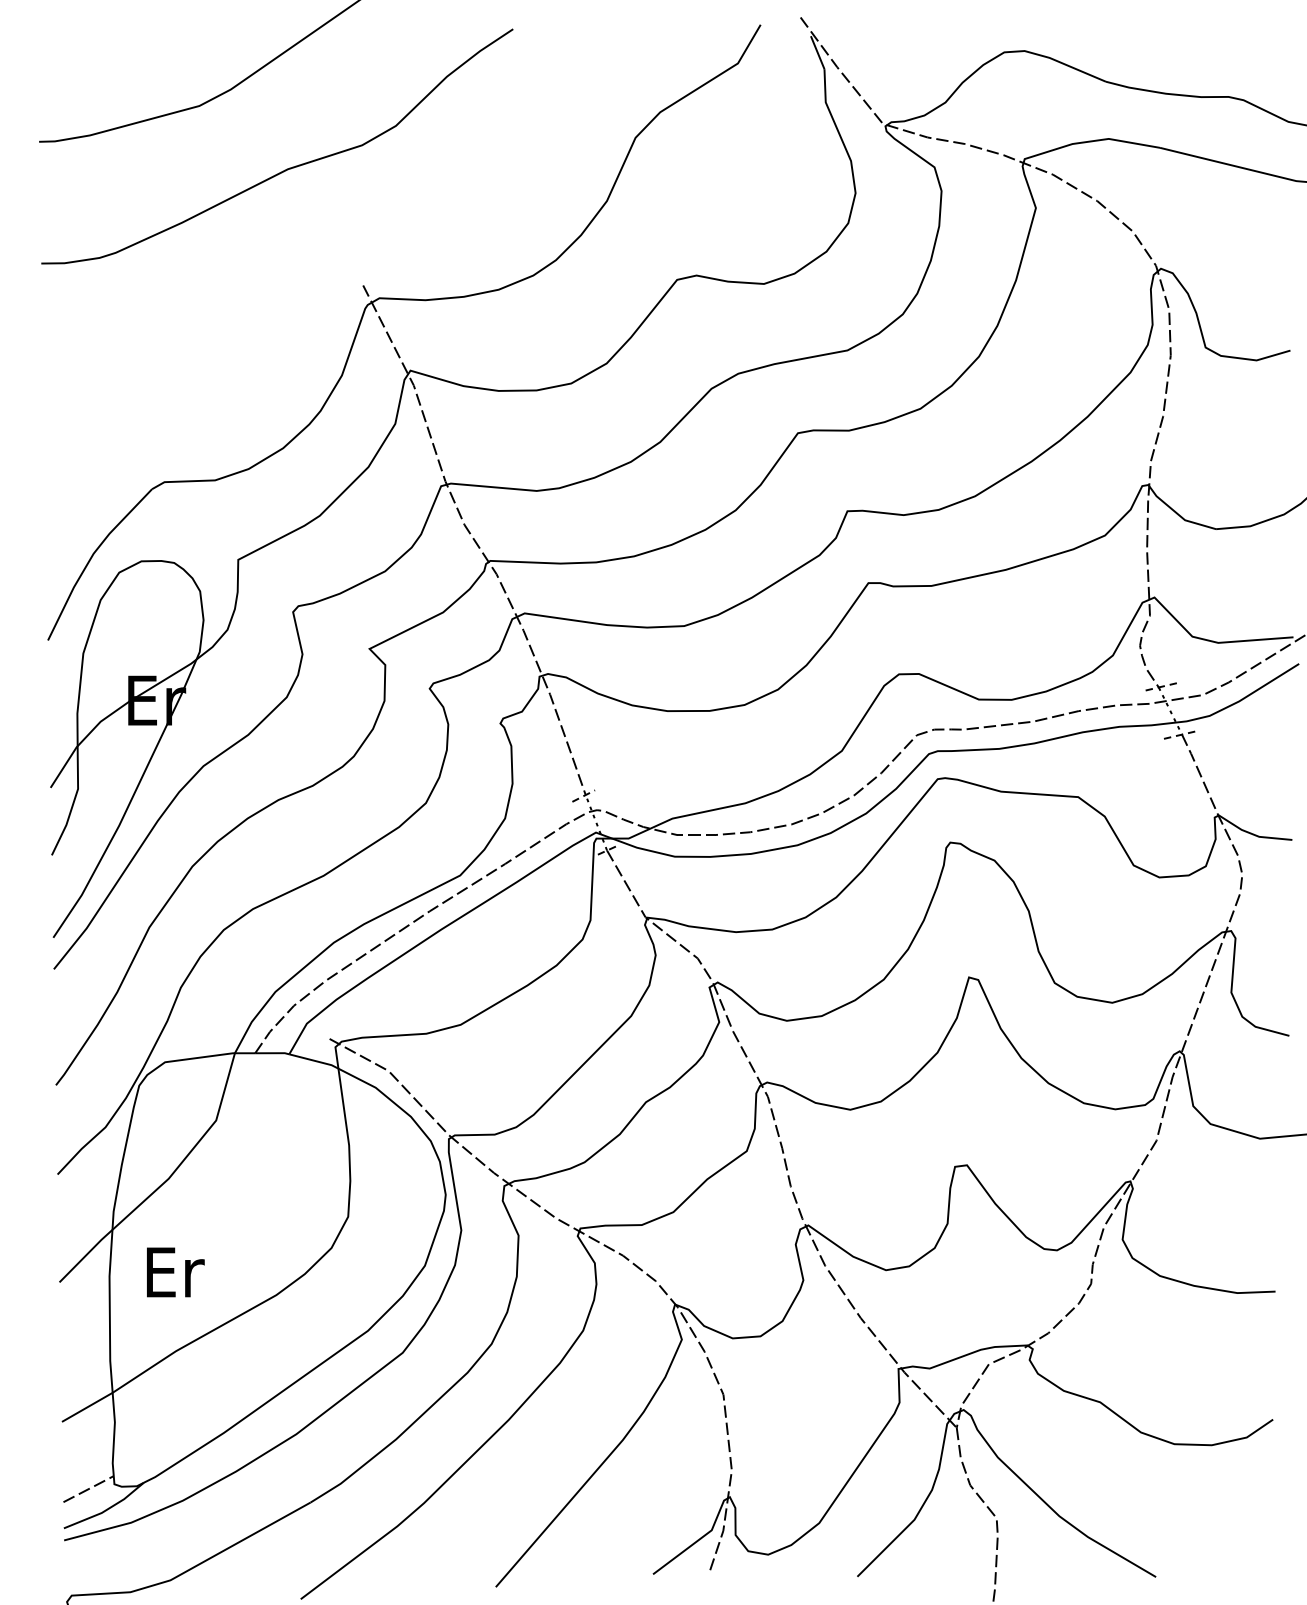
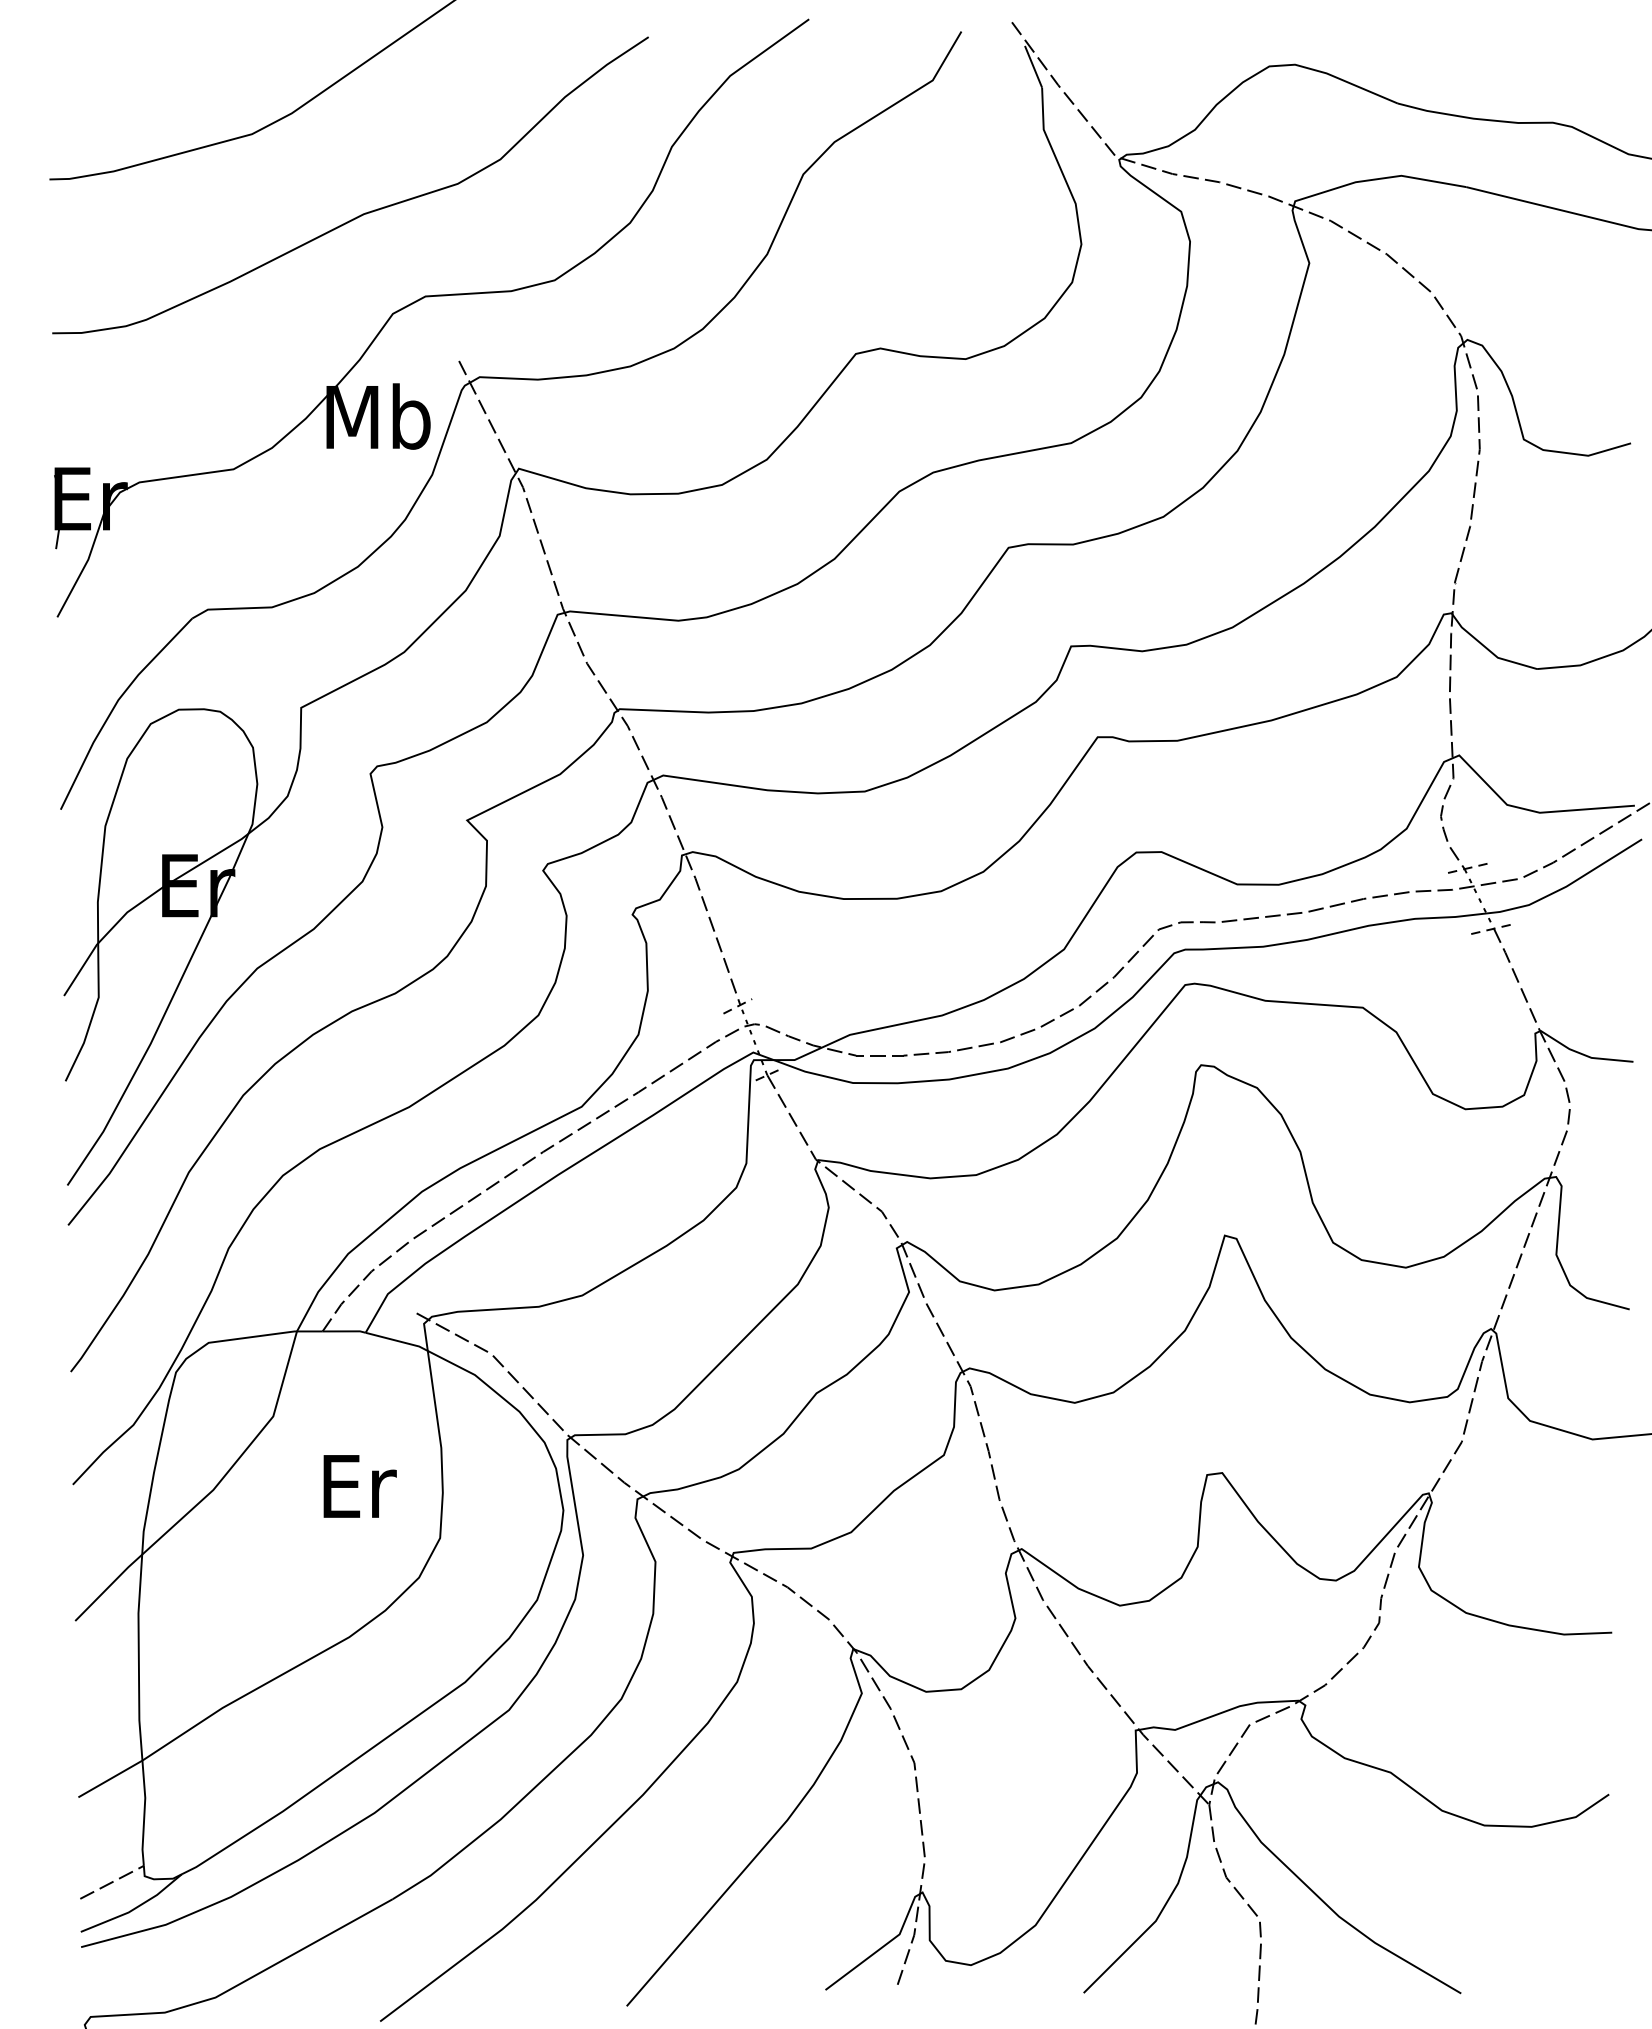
part: (340, 235) -> (430, 297), added
text: (175, 1272) -> (359, 1486), moved

